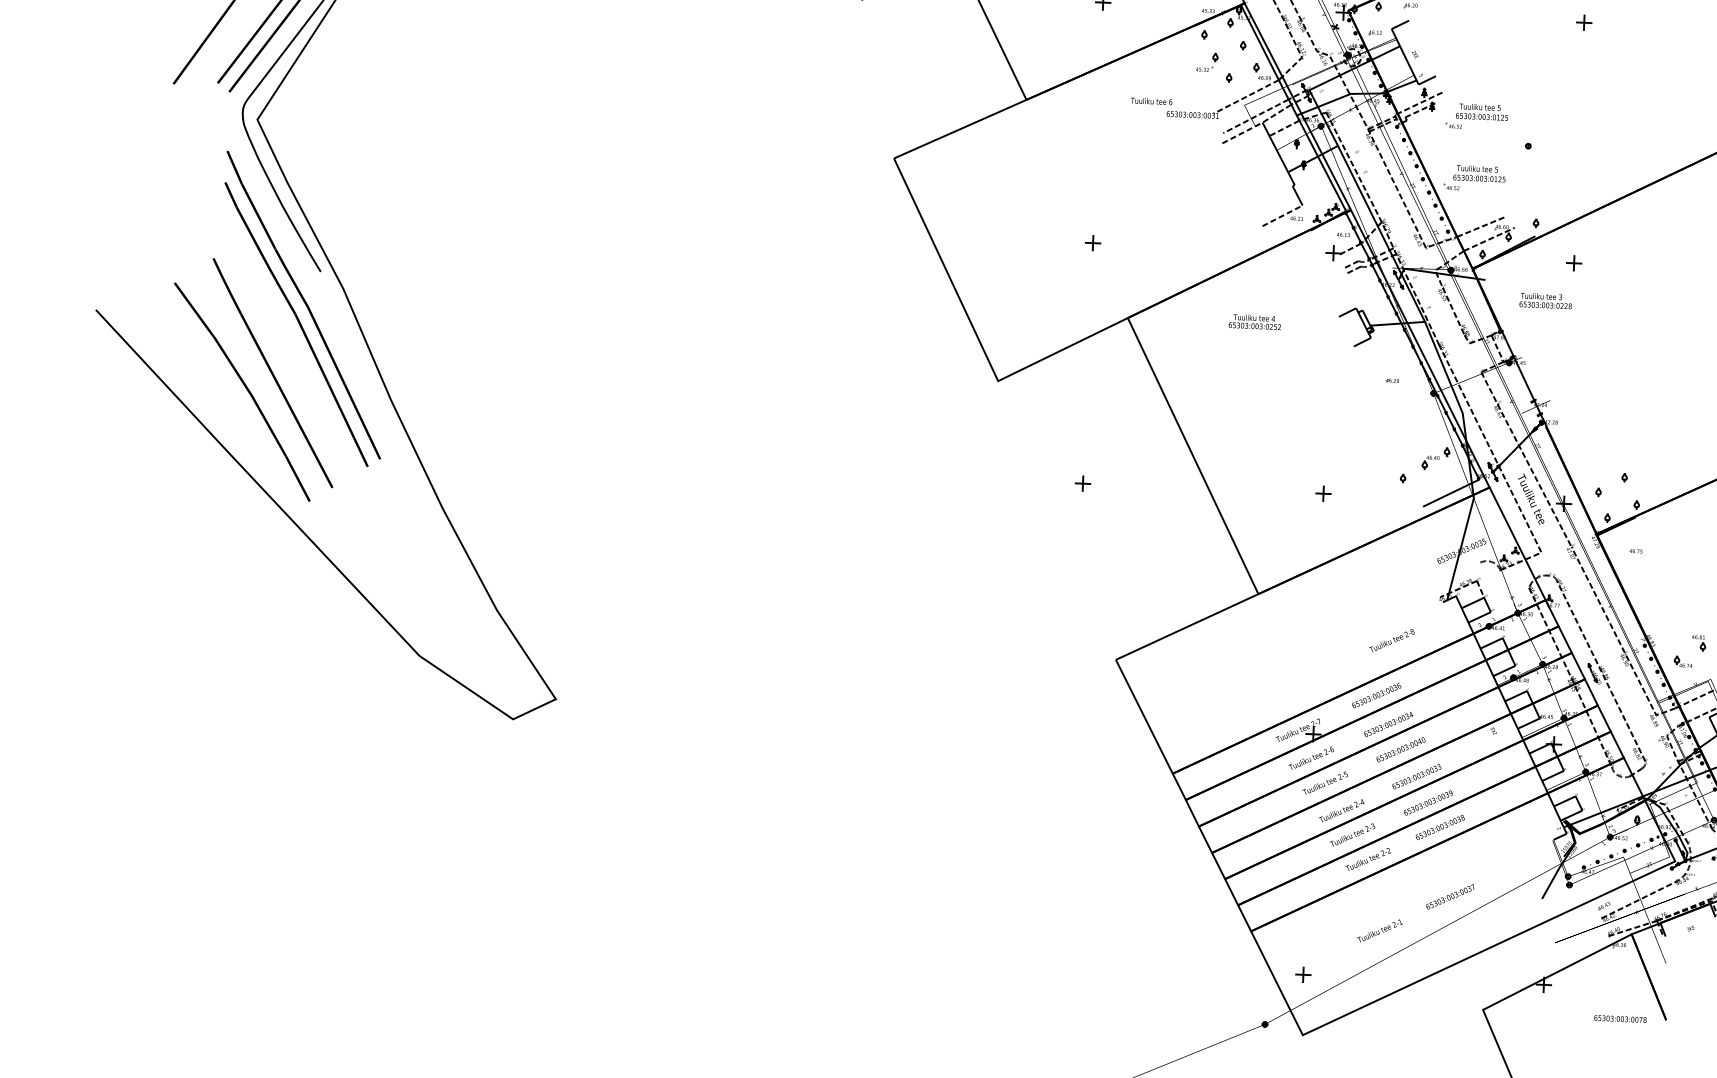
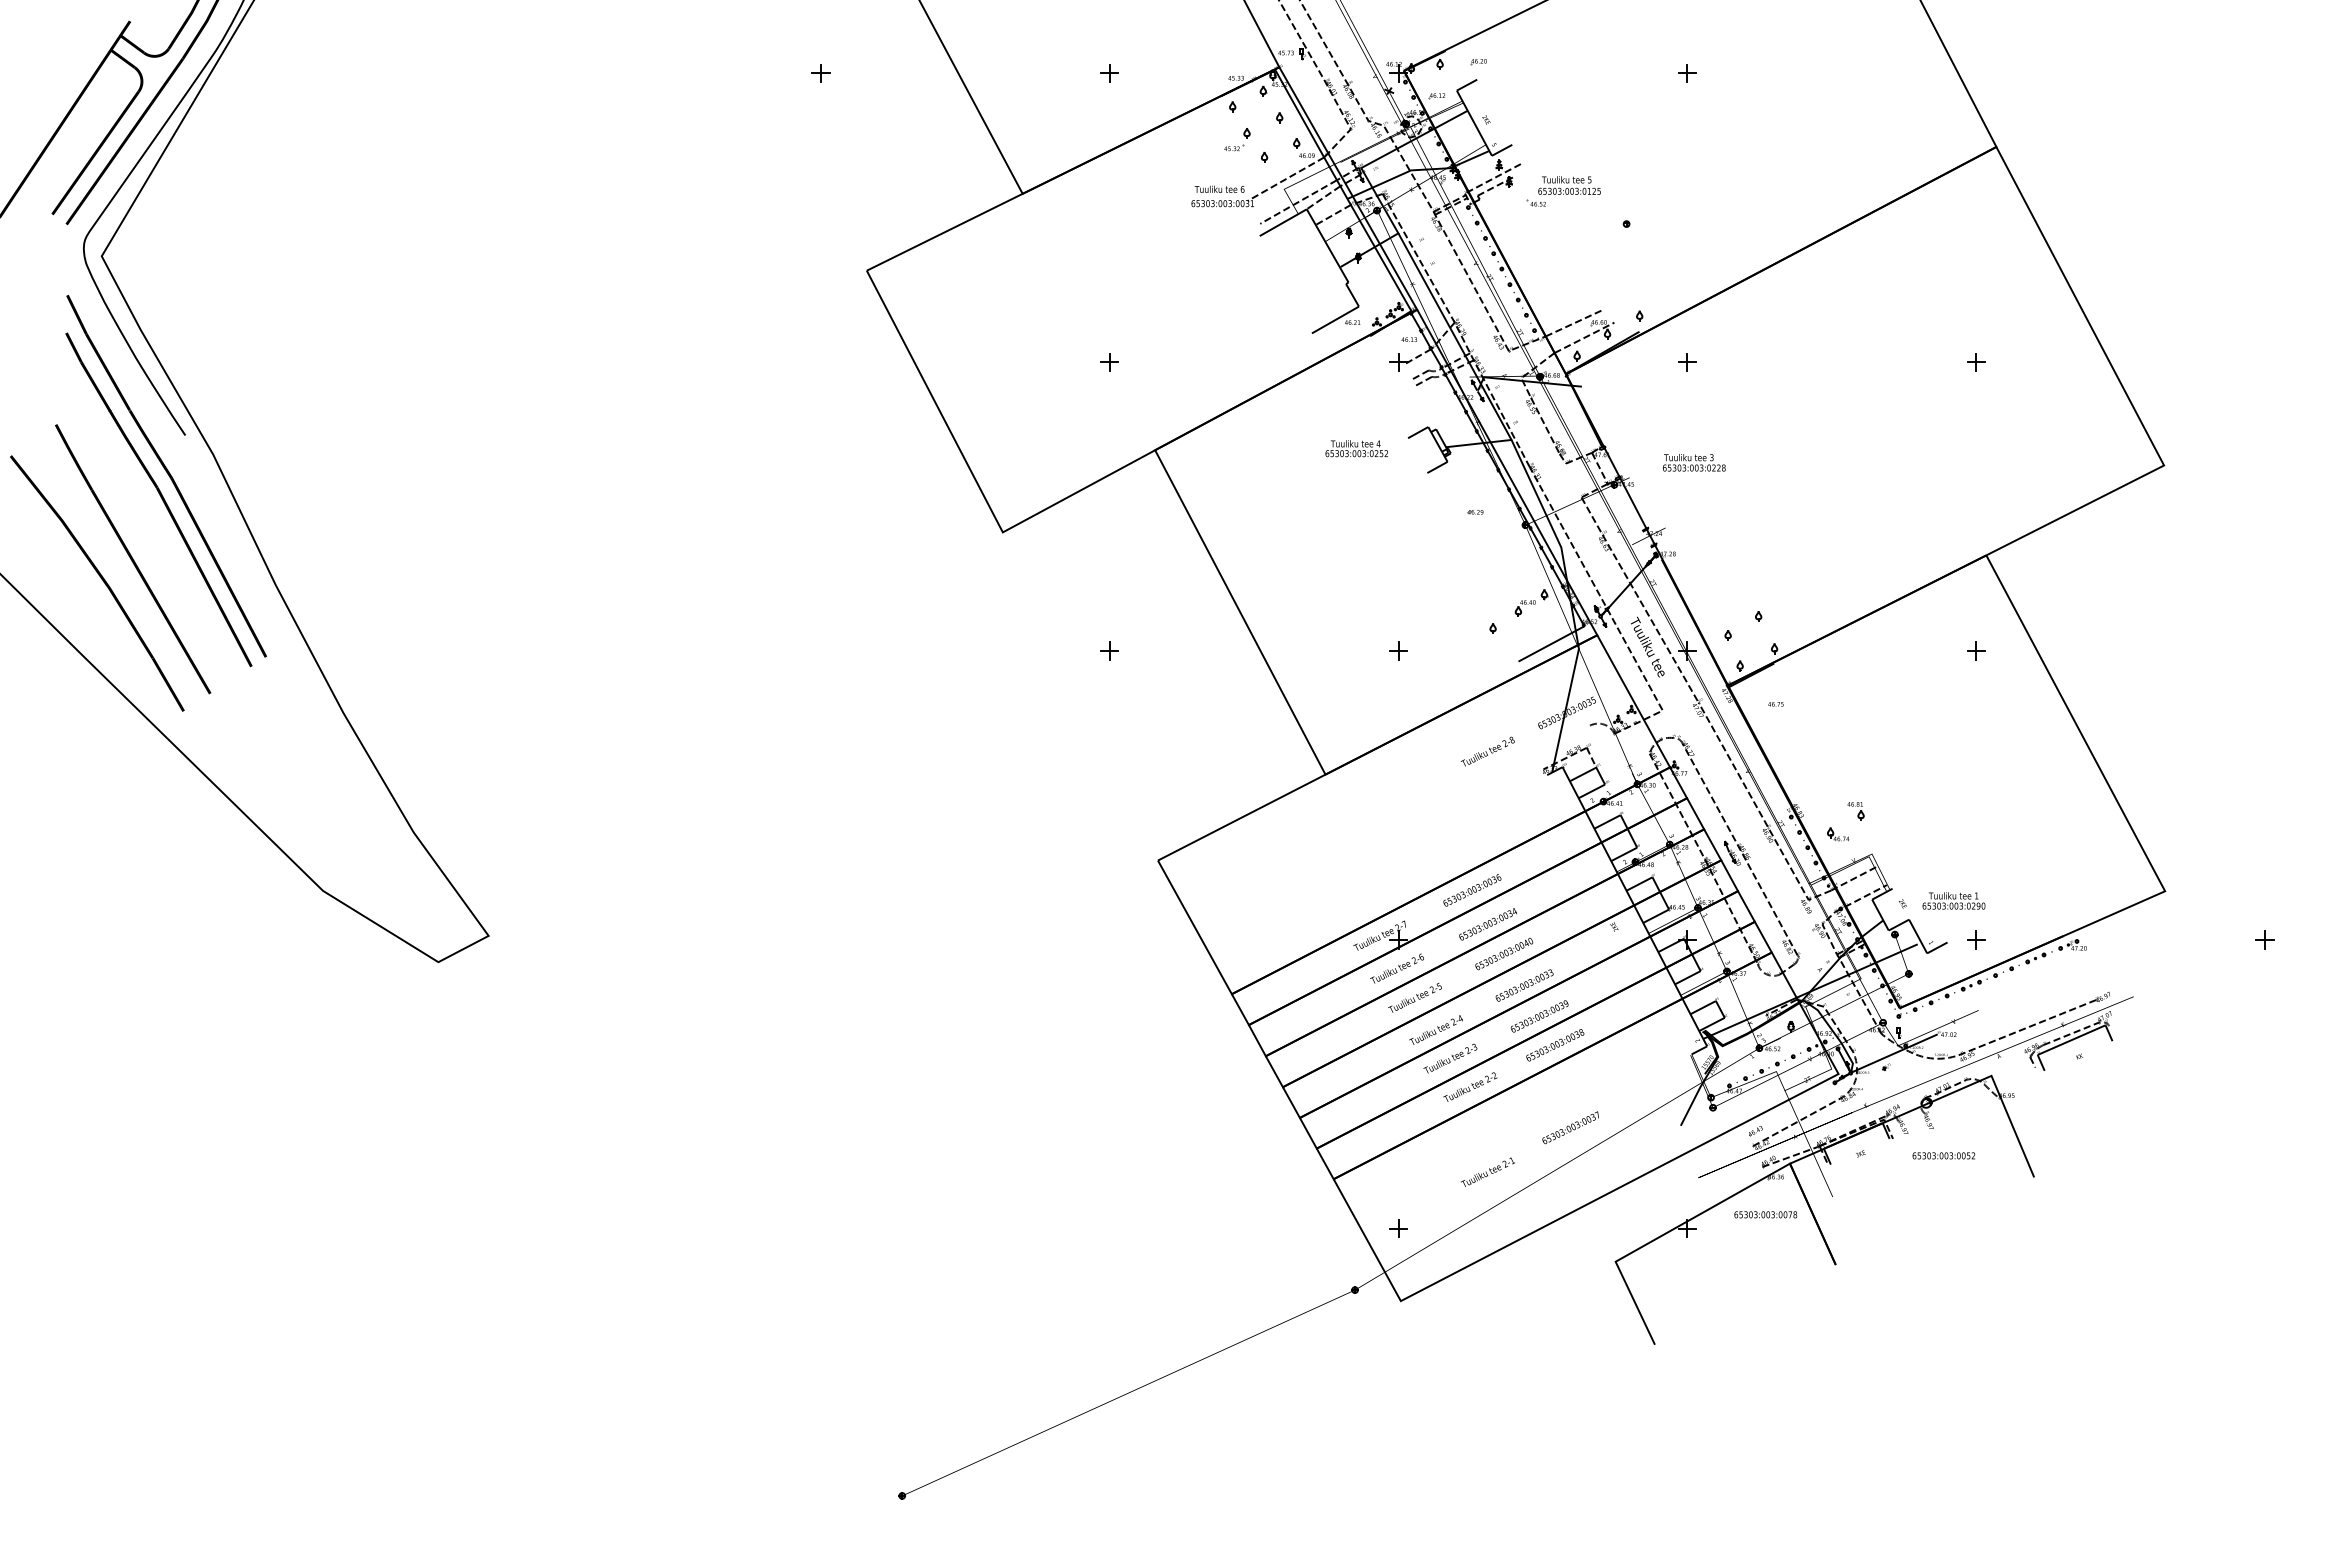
text: (1151, 100) -> (1219, 188), moved
line: (1242, 132) -> (1283, 222), dashed -> solid
part: (1474, 178) -> (1563, 265), removed
line: (1282, 215) -> (1335, 319), dashed -> solid
text: (1546, 300) -> (1694, 462), moved
text: (1254, 321) -> (1356, 448), moved
text: (1391, 640) -> (1487, 751), moved
text: (1620, 1018) -> (1765, 1214), moved

